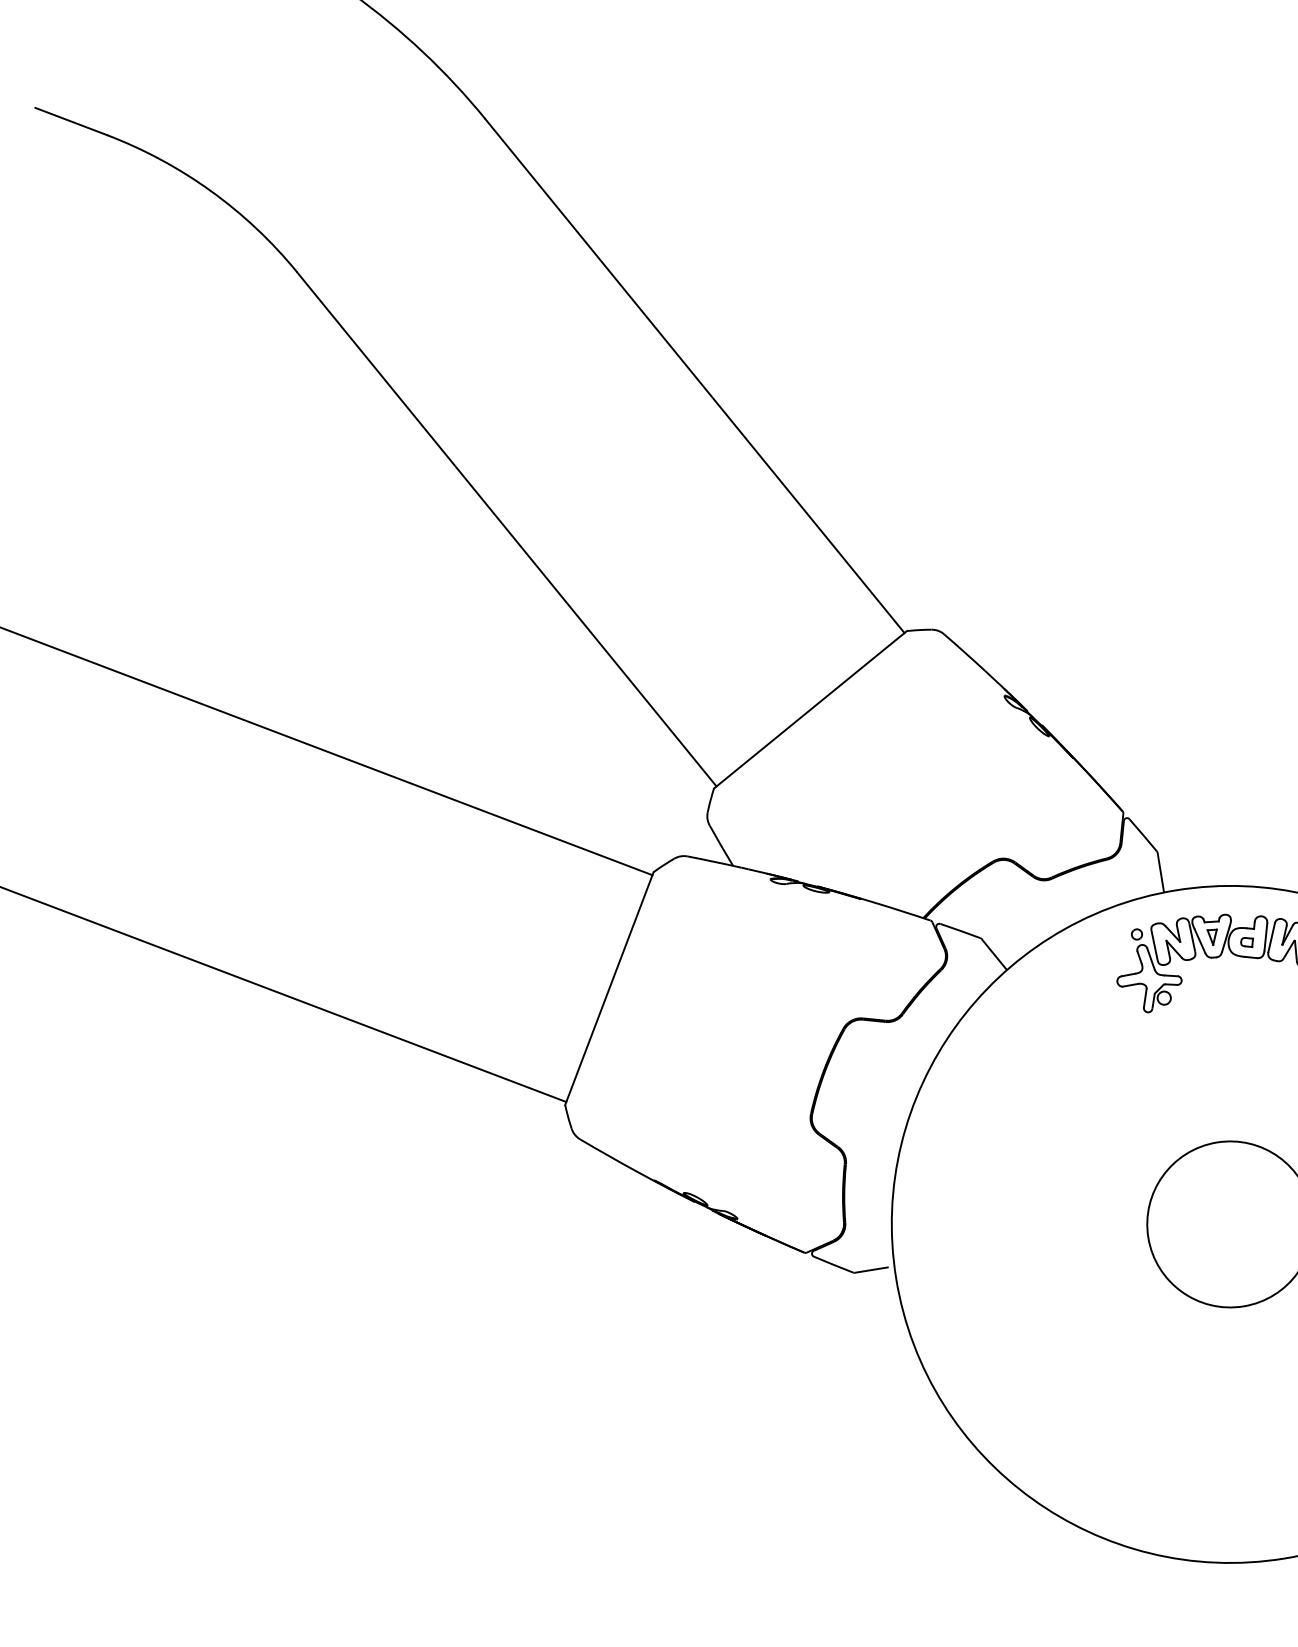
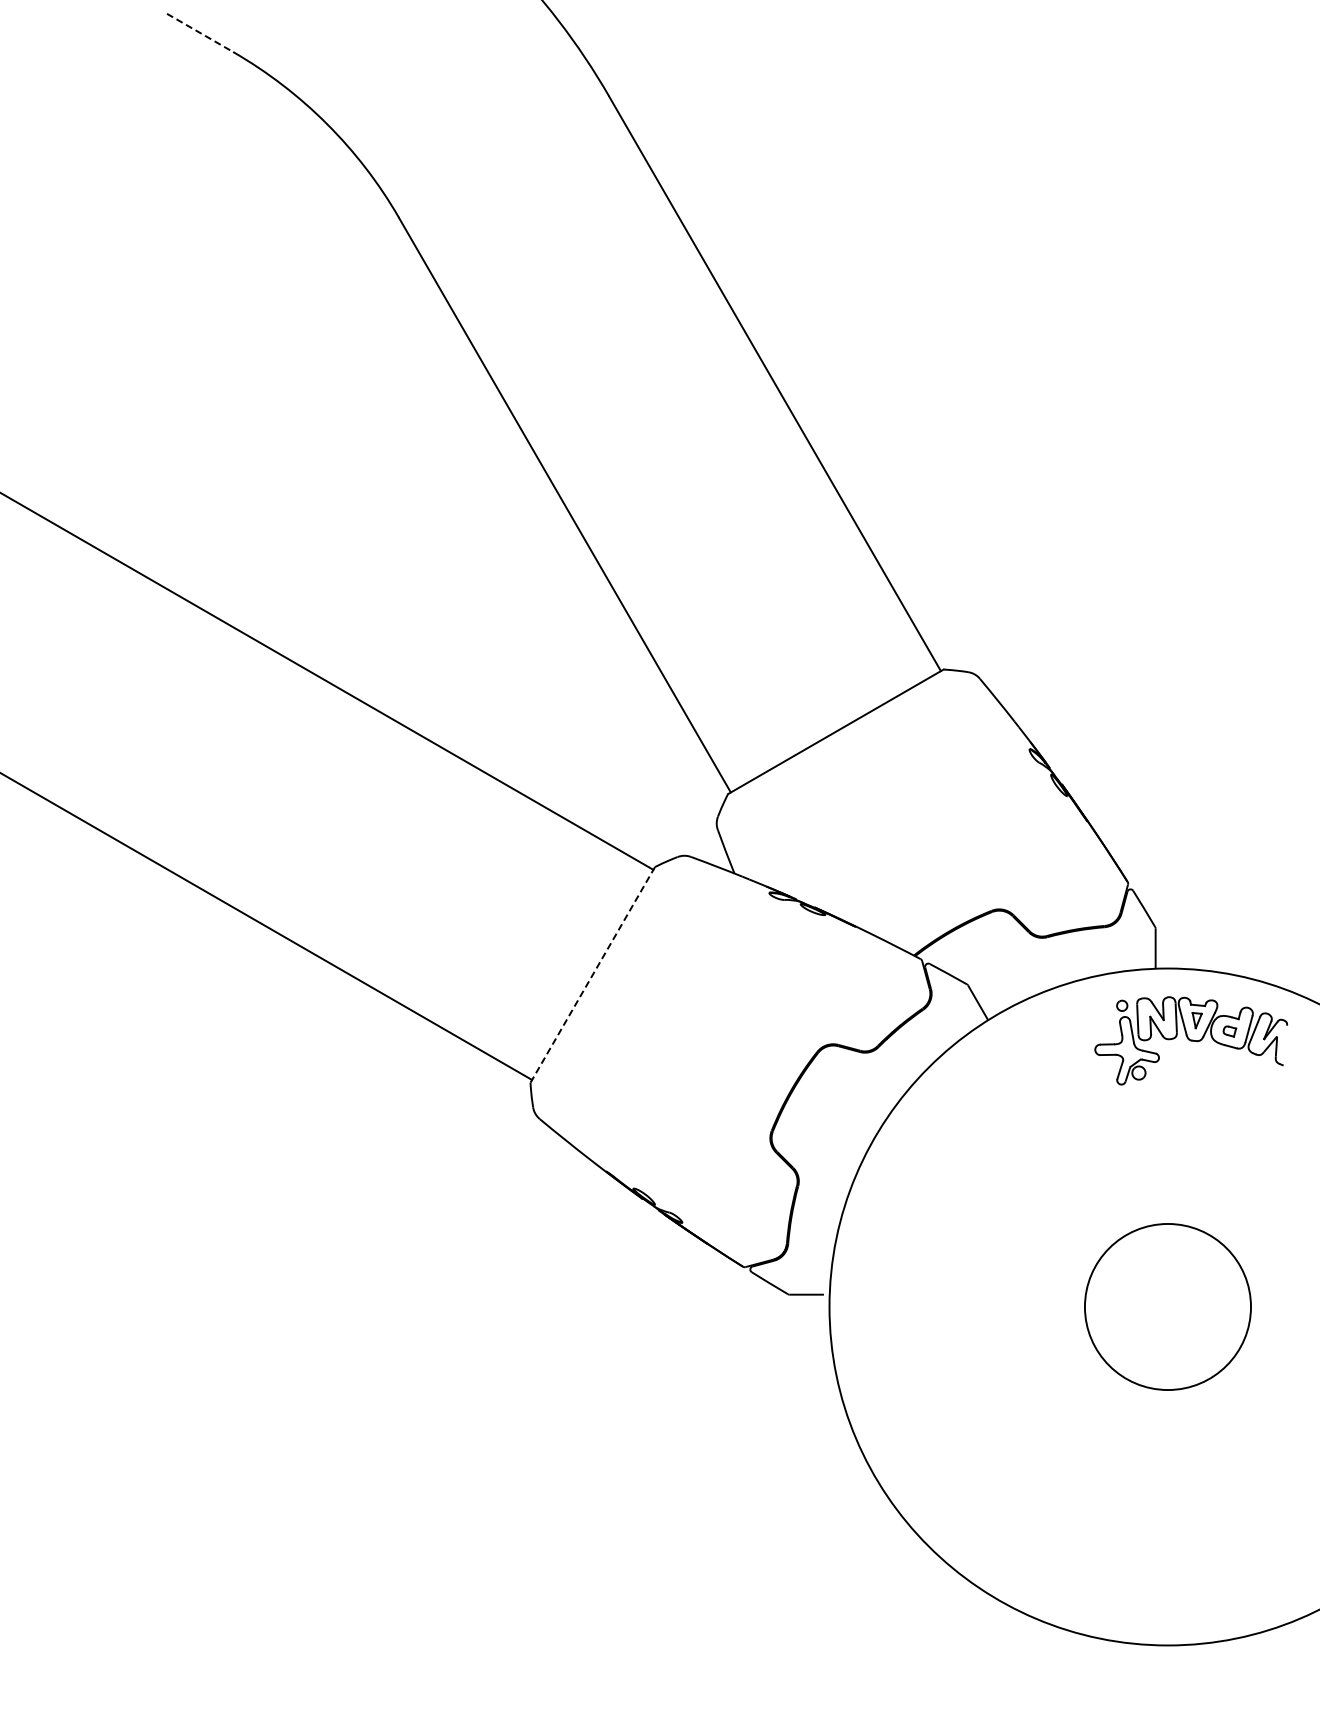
line: (71, 122) -> (200, 33), solid -> dashed
line: (609, 988) -> (592, 974), solid -> dashed

